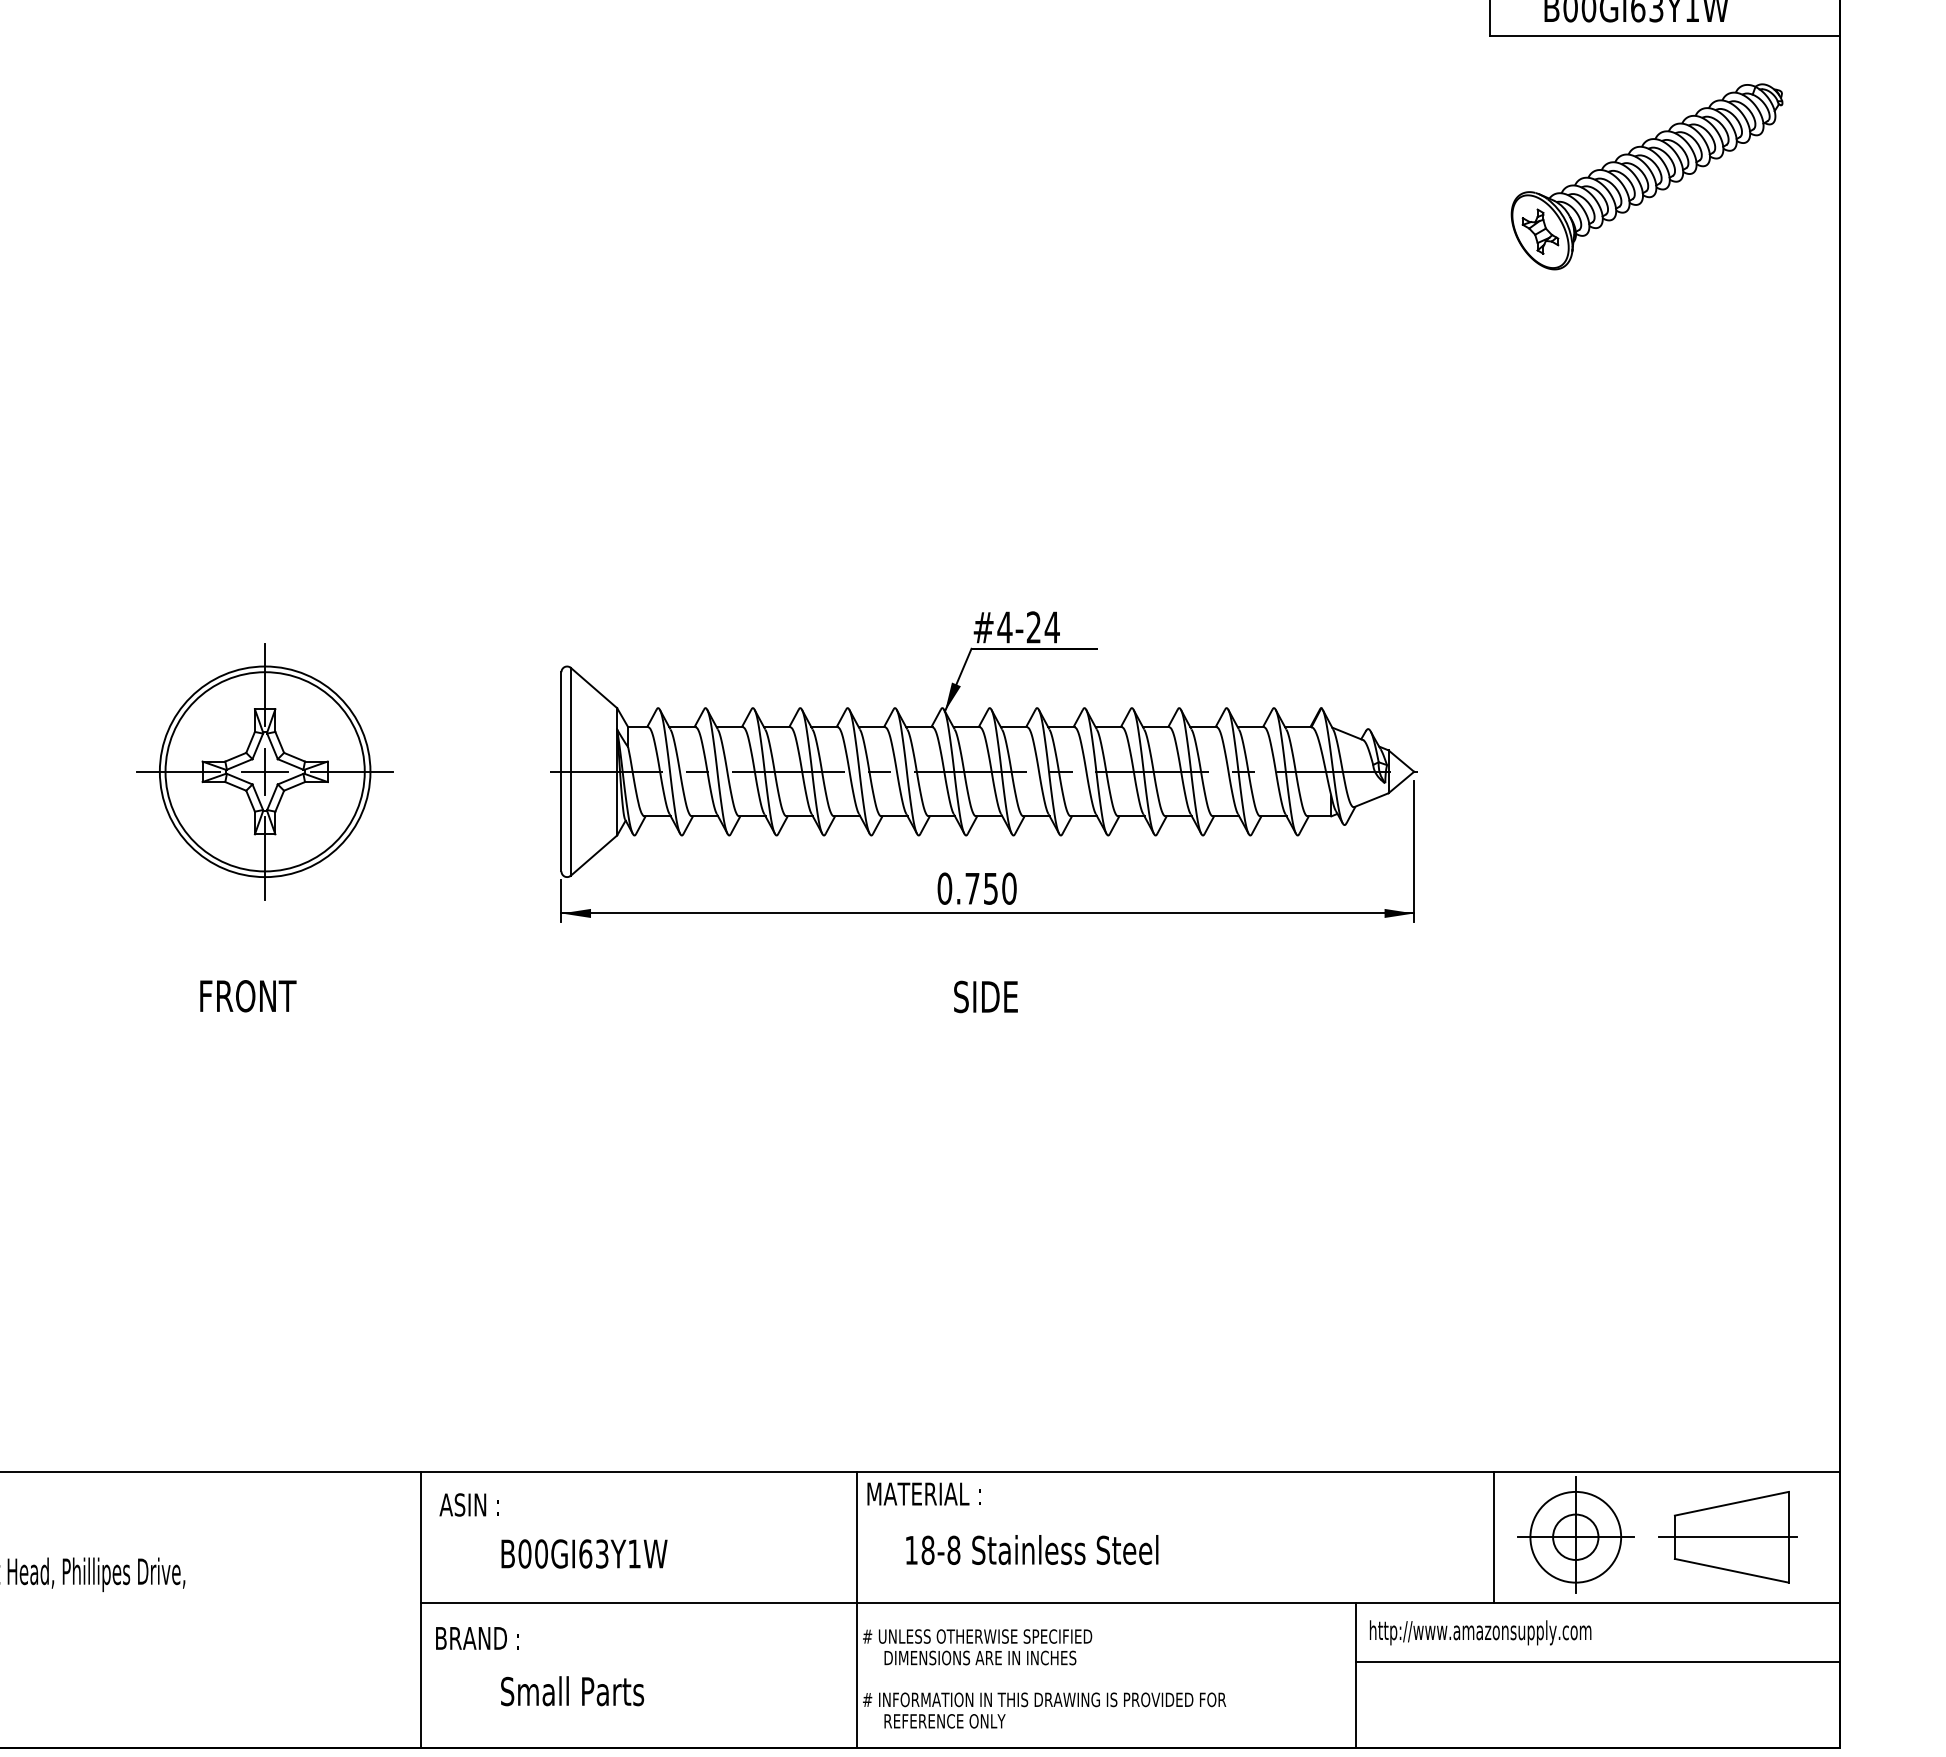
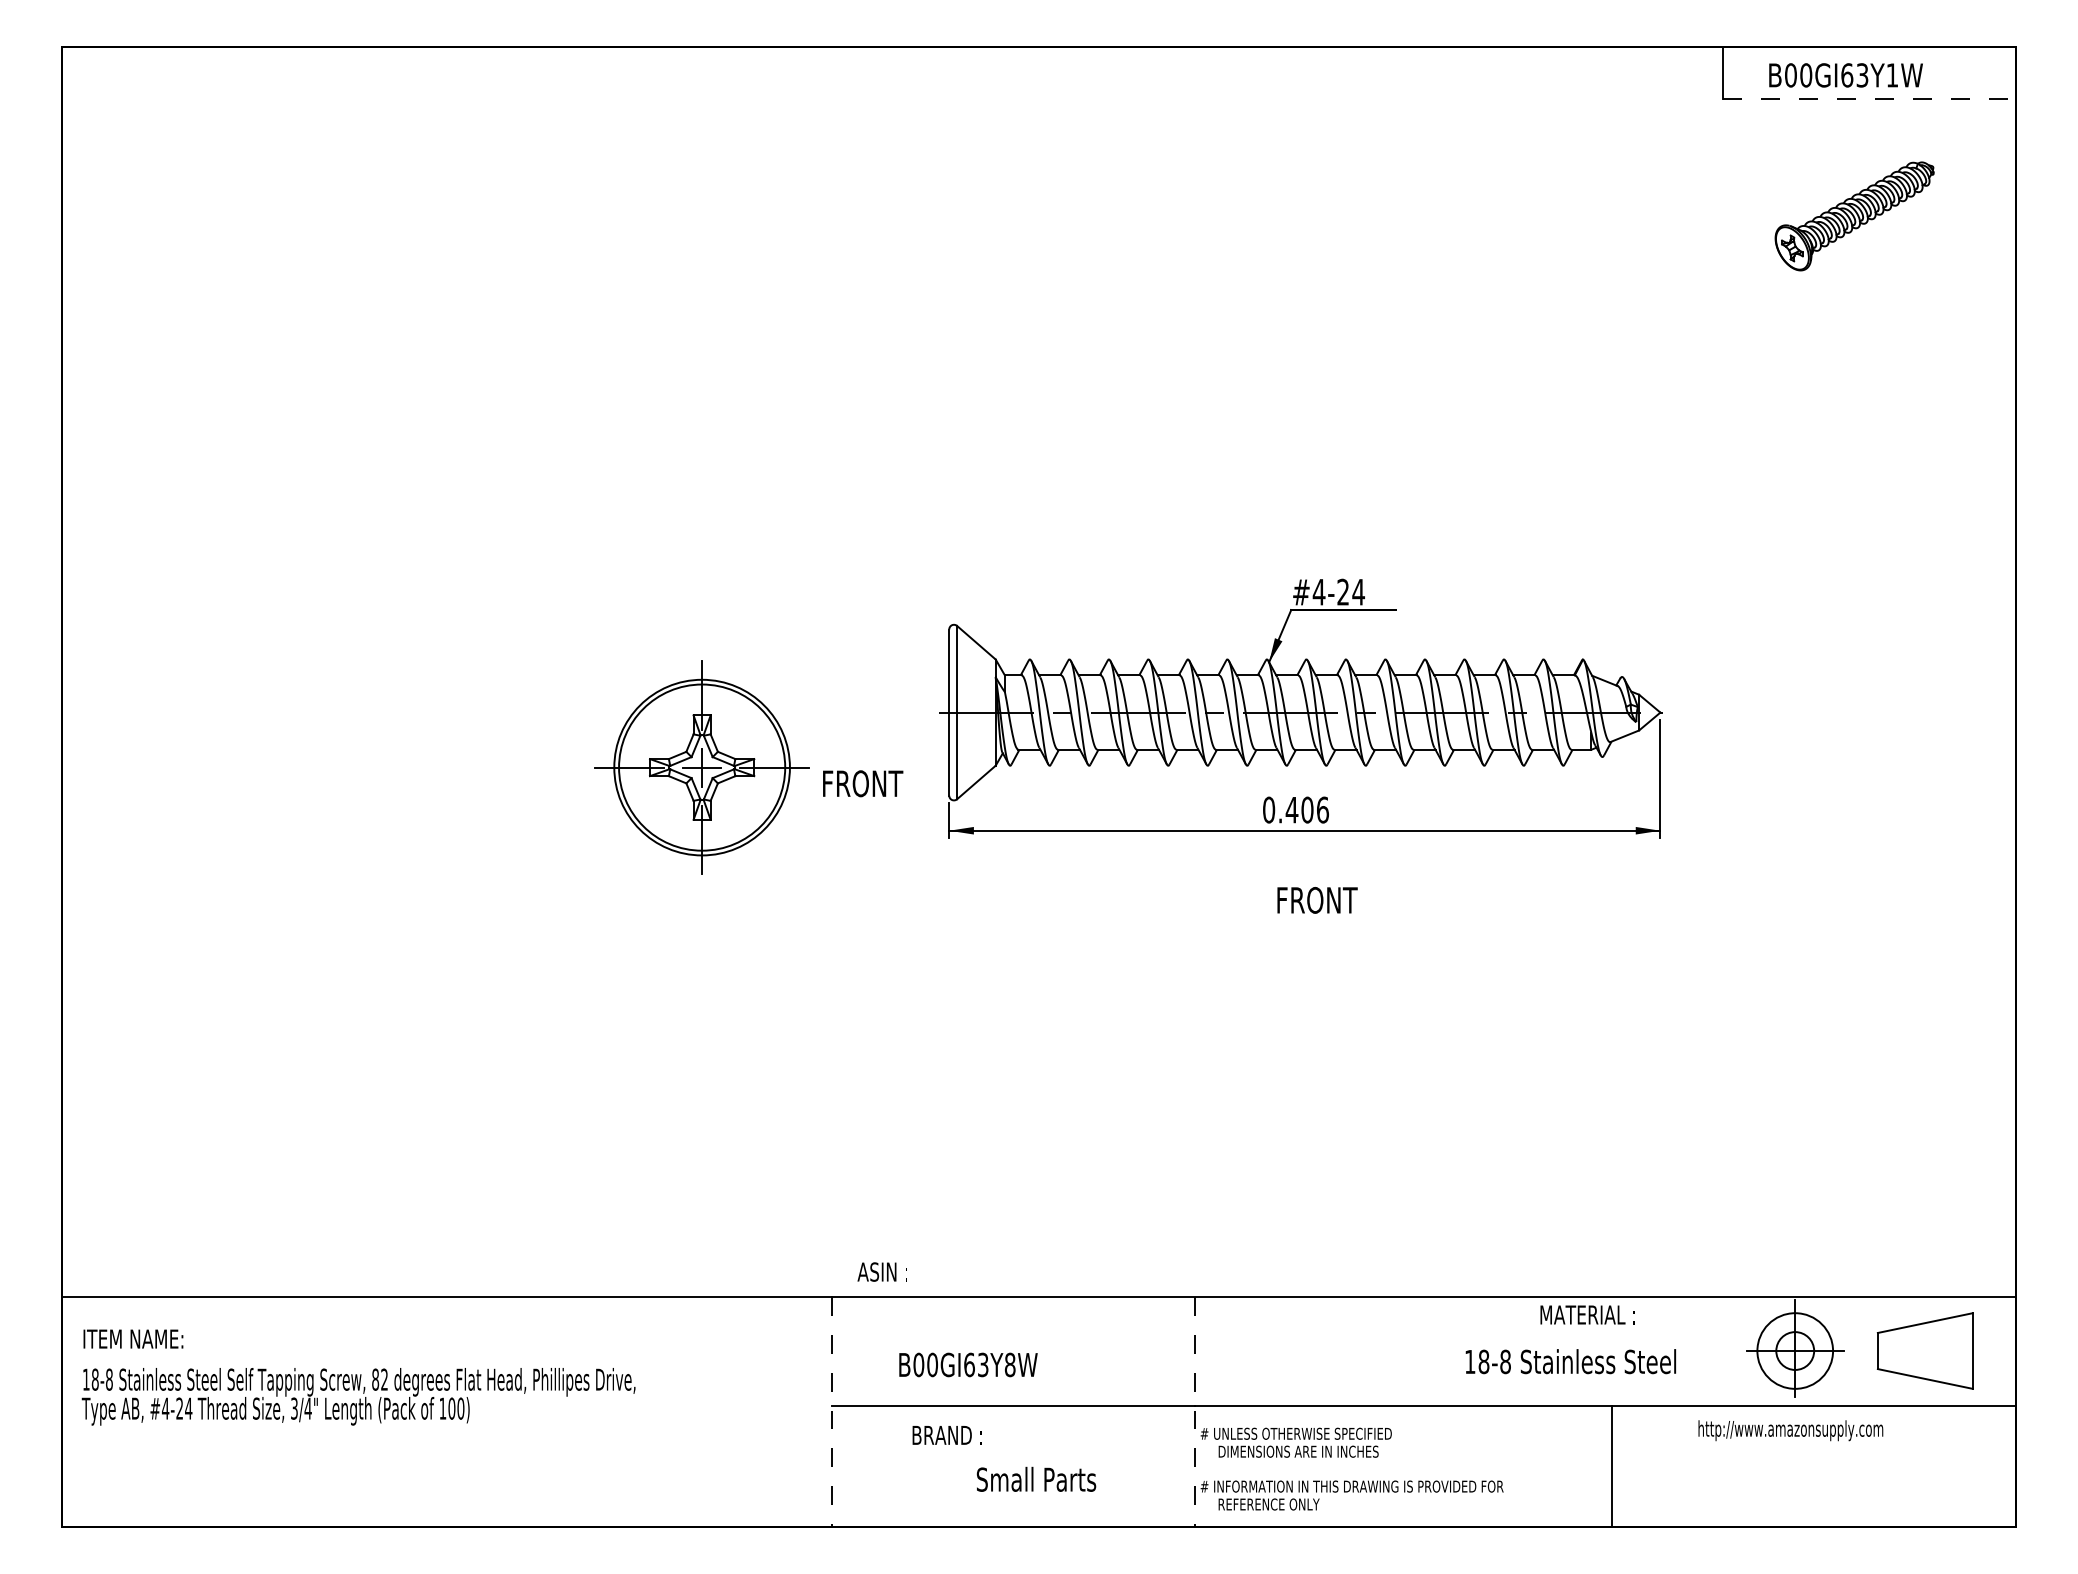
line: (1666, 36) -> (1870, 99), solid -> dashed
part: (1646, 176) -> (1854, 216), size x0.7
part: (264, 771) -> (701, 767), moved
text: (989, 887) -> (1306, 809), 0.750 -> 0.406
text: (248, 995) -> (863, 783), moved
text: (1001, 995) -> (1316, 899), SIDE -> FRONT
text: (923, 1493) -> (1587, 1314), moved
text: (468, 1504) -> (881, 1271), moved
line: (1493, 1537) -> (1726, 1351), removed
line: (1727, 1537) -> (1921, 1351), removed
text: (1031, 1549) -> (1570, 1361), moved
text: (633, 1553) -> (1009, 1364), B00GI63Y1W -> B00GI63Y8W
line: (421, 1609) -> (832, 1411), solid -> dashed
line: (856, 1609) -> (1195, 1411), solid -> dashed
text: (1480, 1632) -> (1790, 1430), moved
text: (476, 1638) -> (946, 1435), moved
line: (1597, 1661) -> (1813, 1454), removed
text: (572, 1690) -> (1036, 1478), moved

